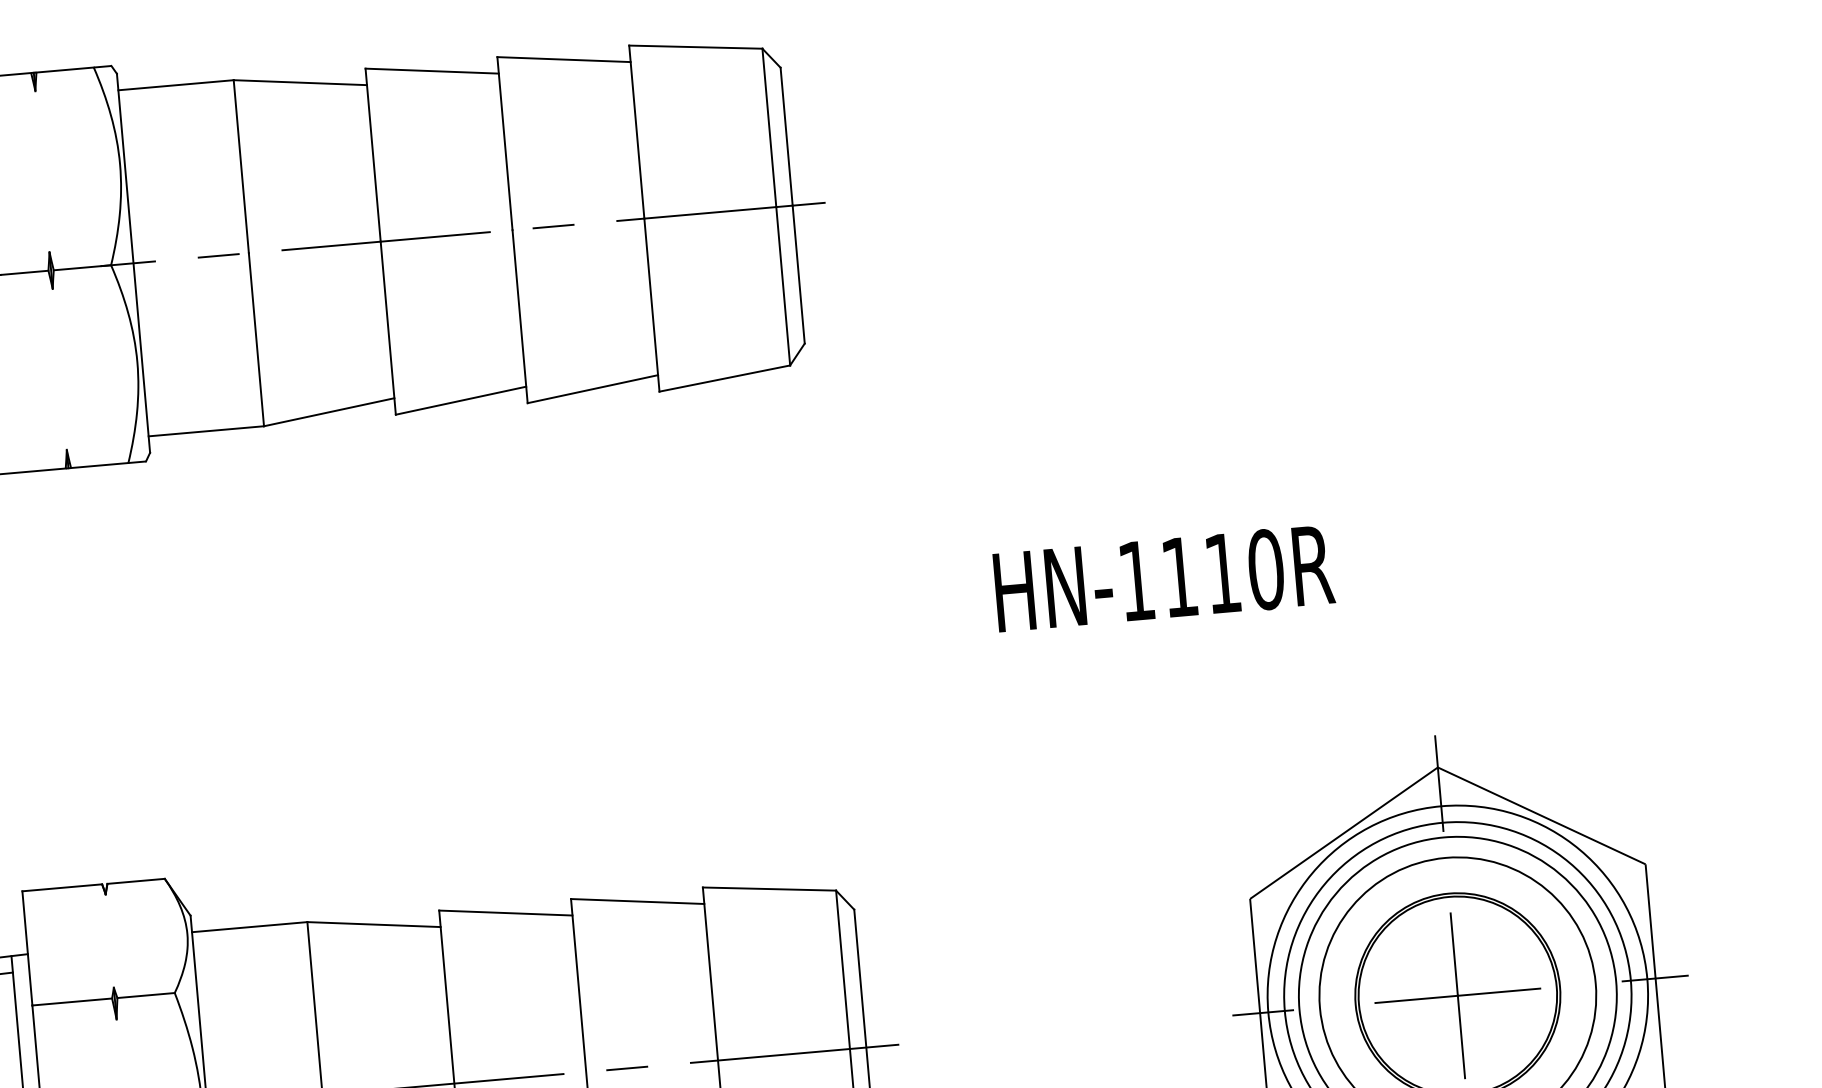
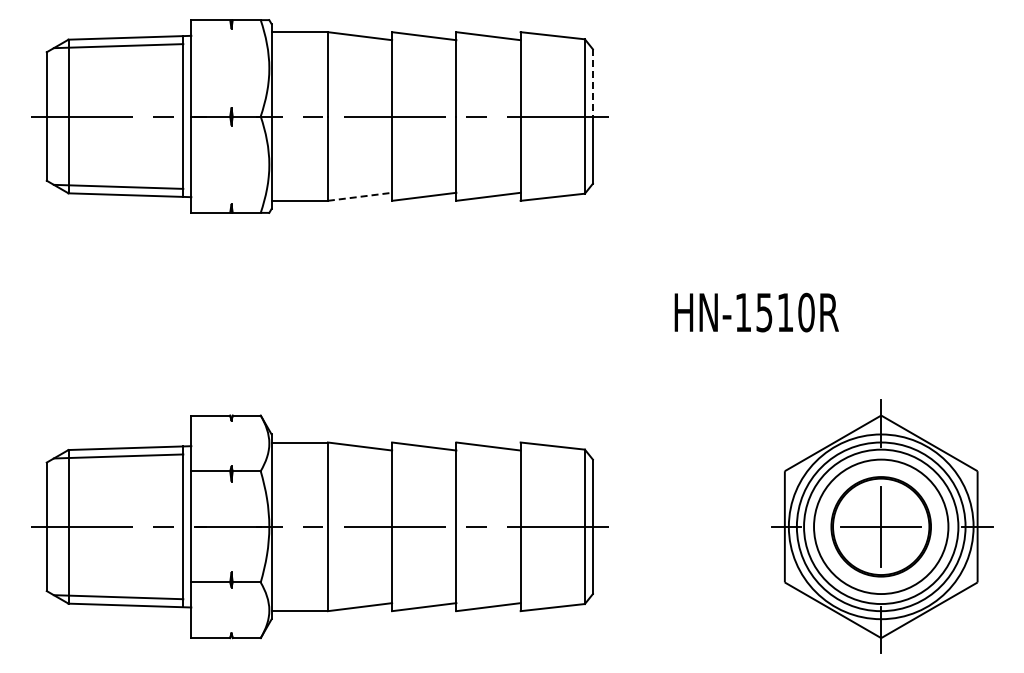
line: (785, 135) -> (592, 82), solid -> dashed
line: (330, 411) -> (360, 196), solid -> dashed
text: (1179, 576) -> (764, 312), HN-1110R -> HN-1510R

